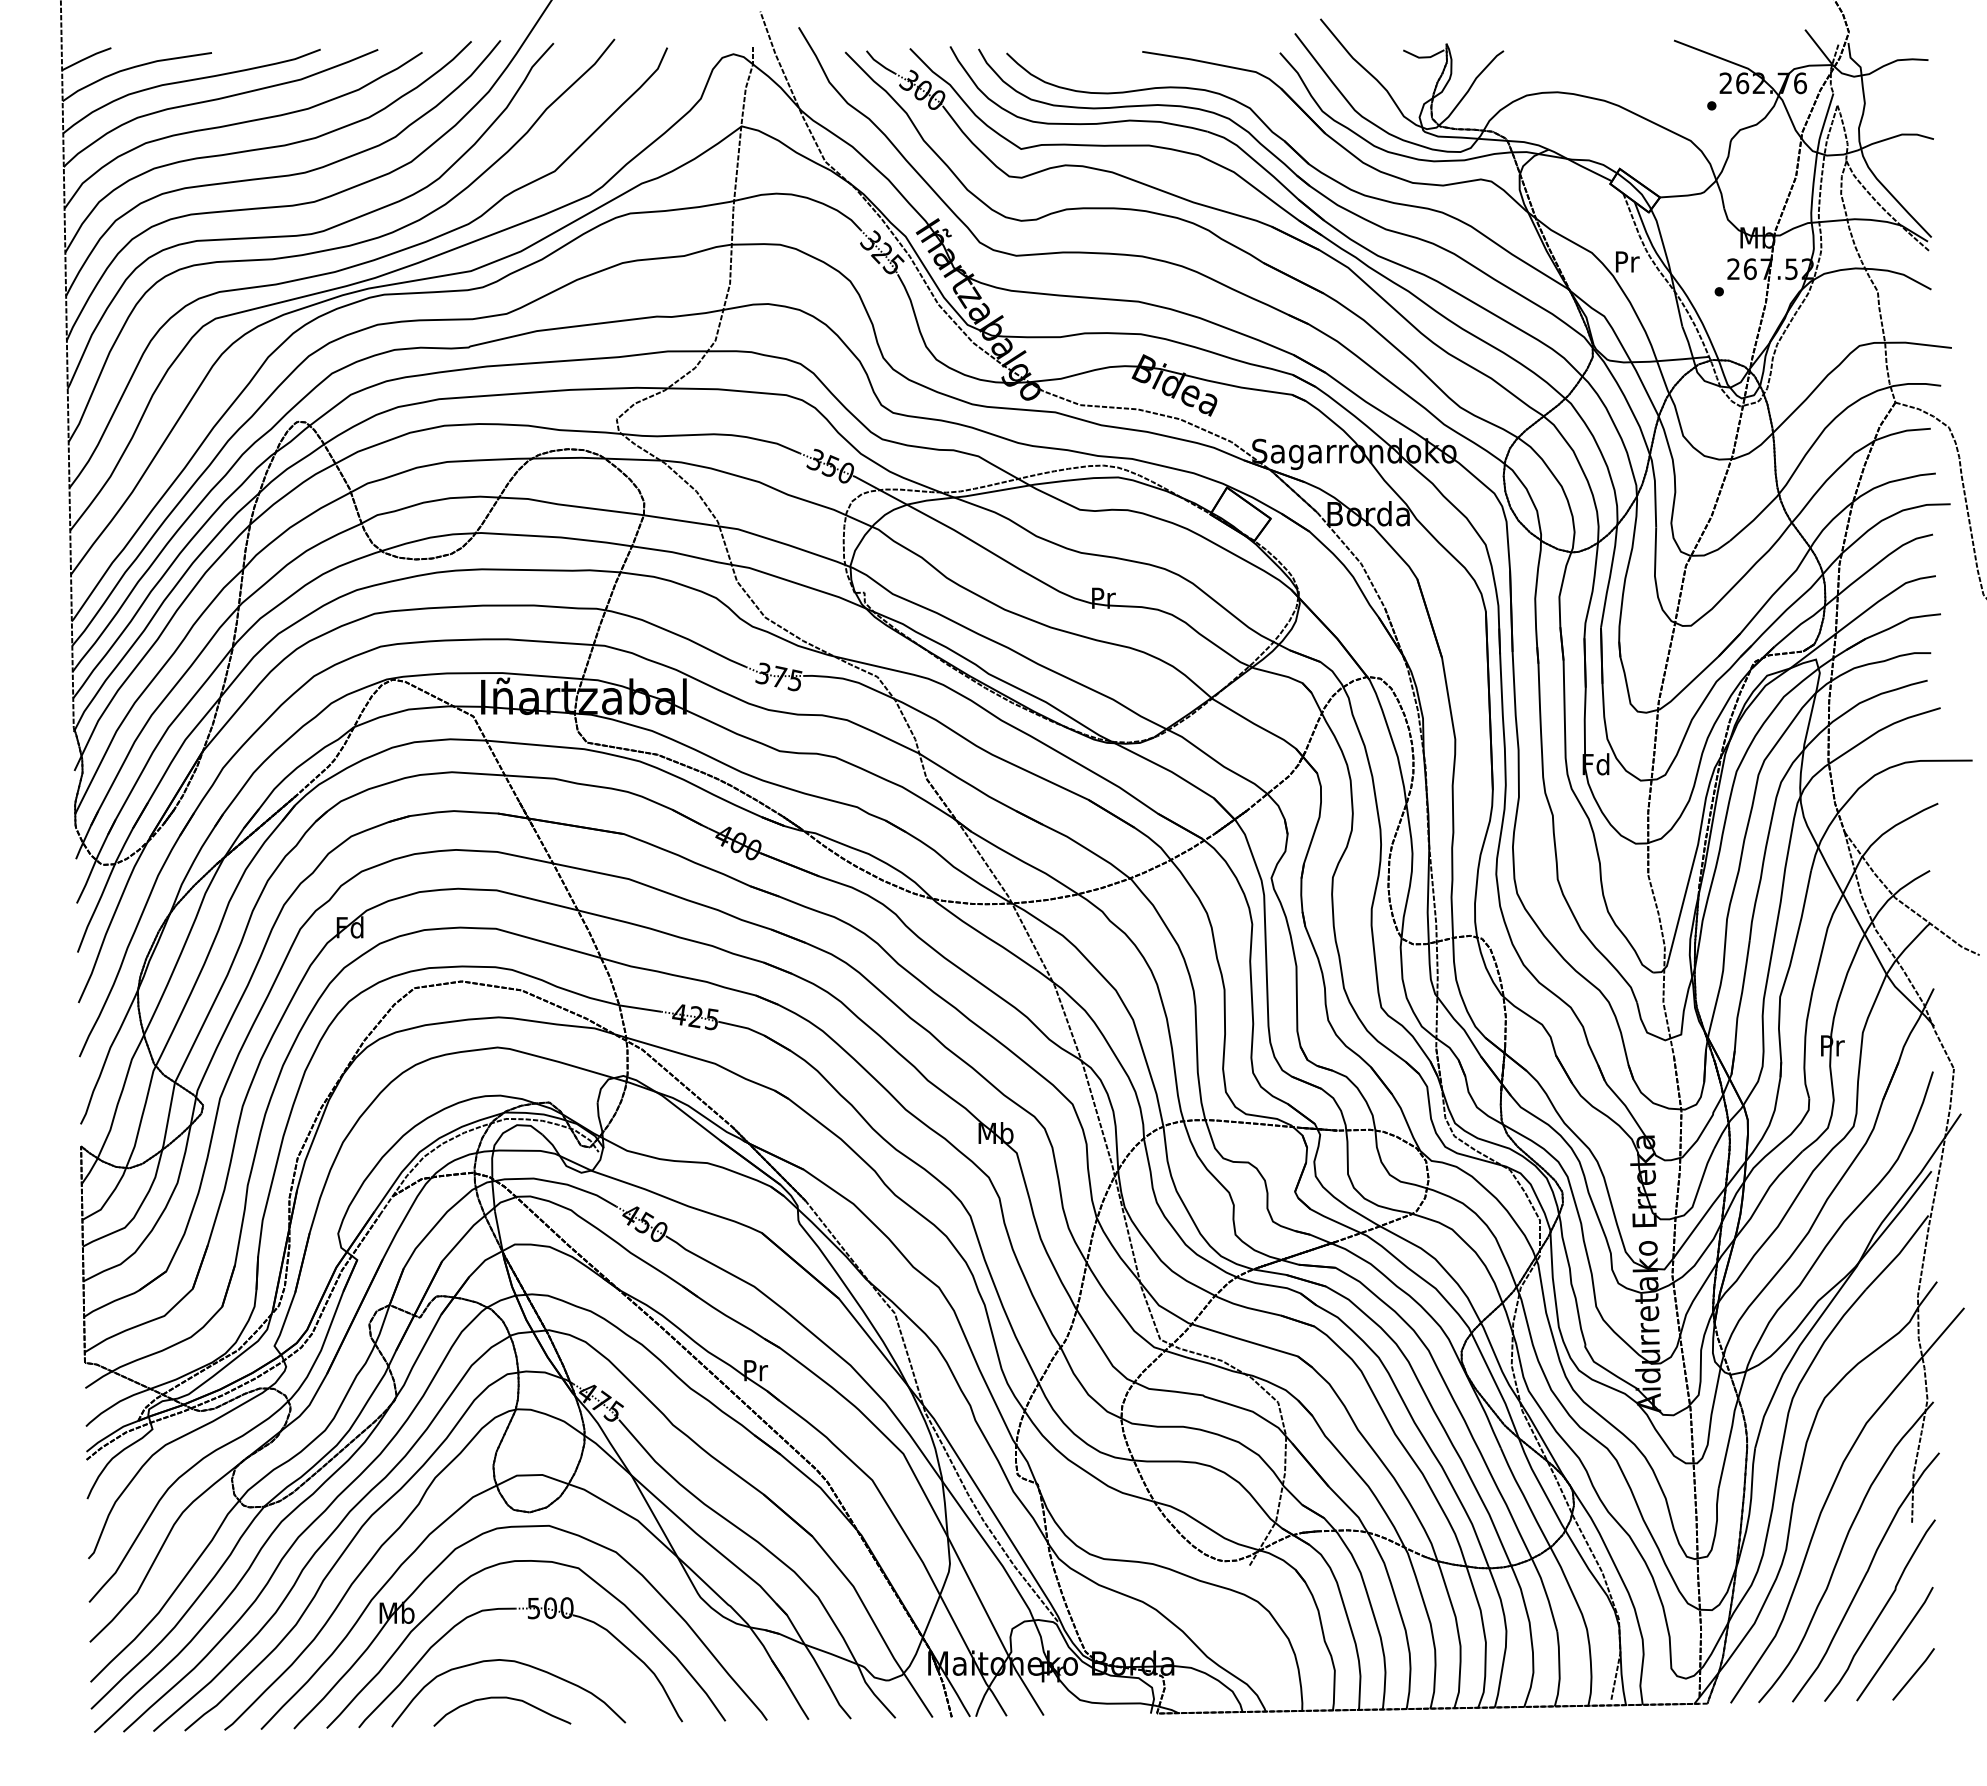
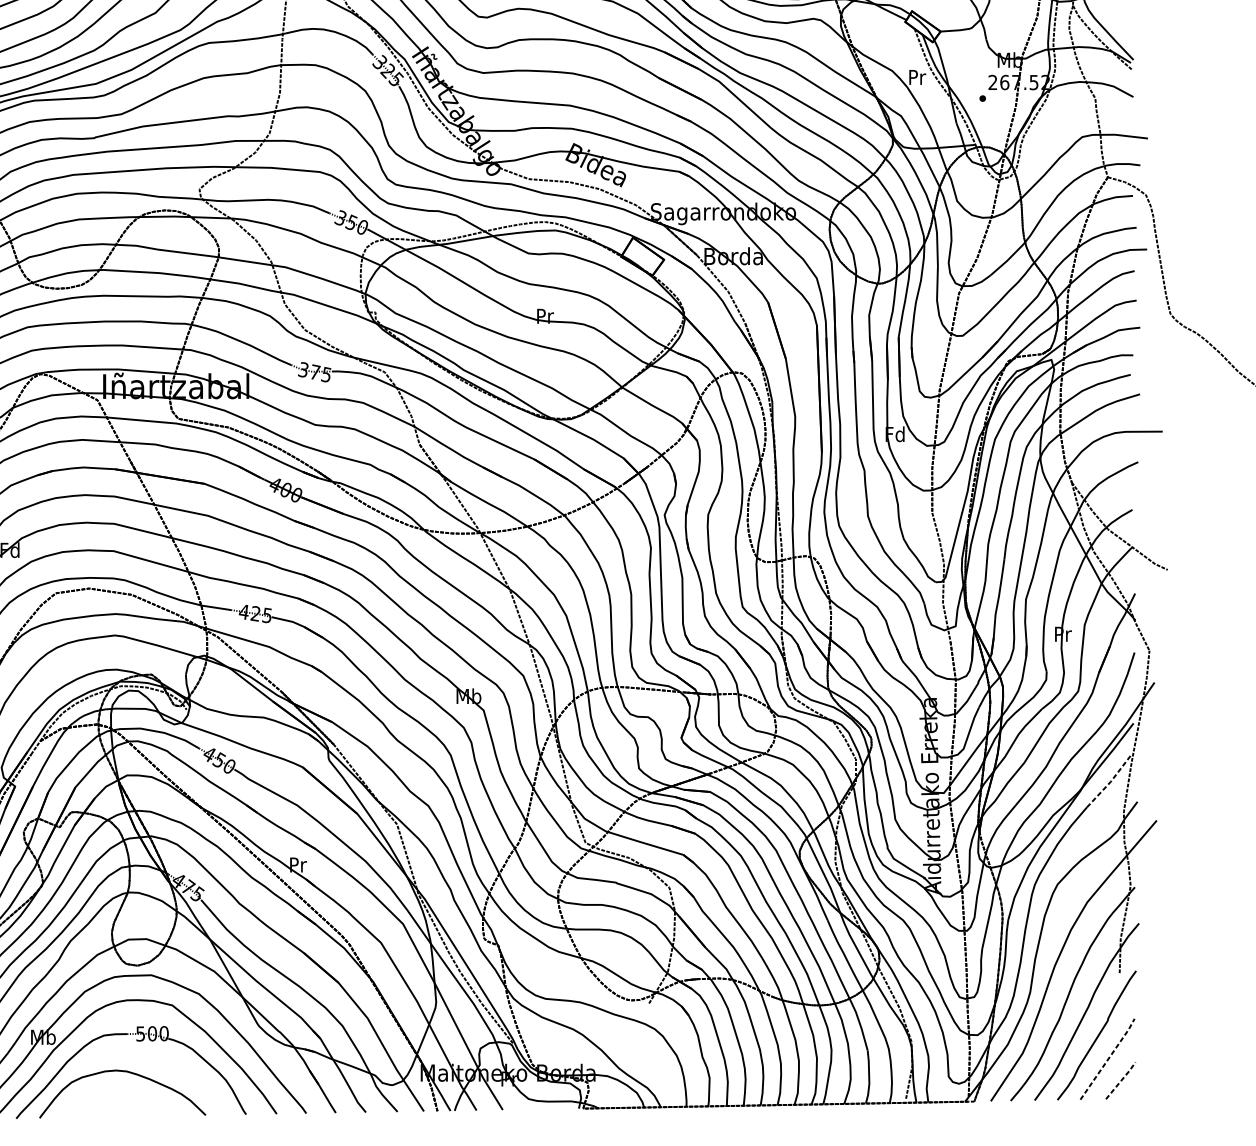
line: (1899, 1253) -> (1110, 781), solid -> dashed
line: (1896, 1643) -> (1108, 1058), solid -> dashed
line: (1914, 1673) -> (1121, 1080), solid -> dashed
curve: (502, 1698) -> (118, 1097), removed

